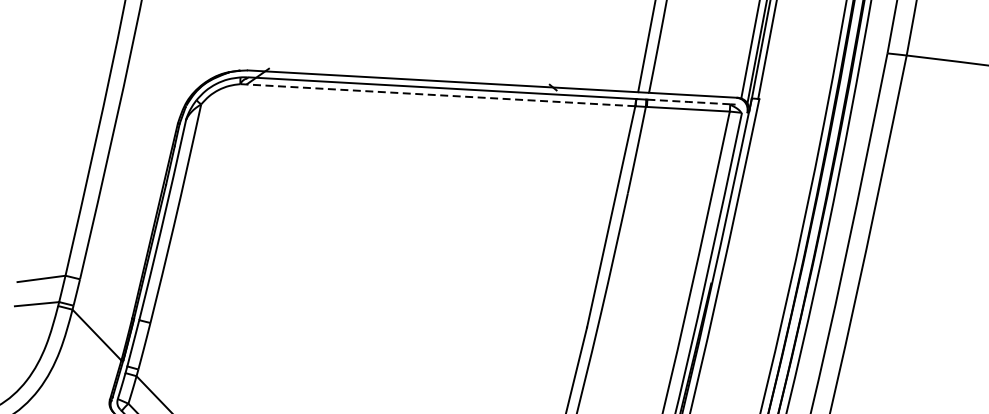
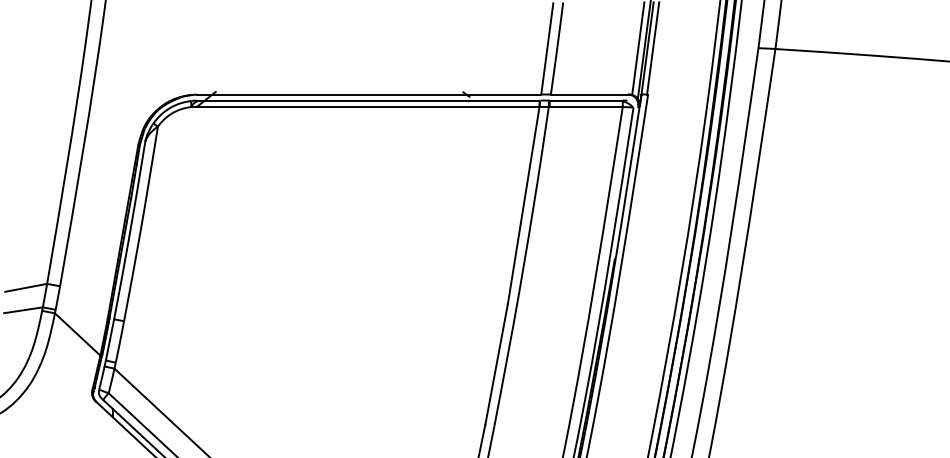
line: (436, 94) -> (364, 106), dashed -> solid
line: (689, 101) -> (586, 100), dashed -> solid

